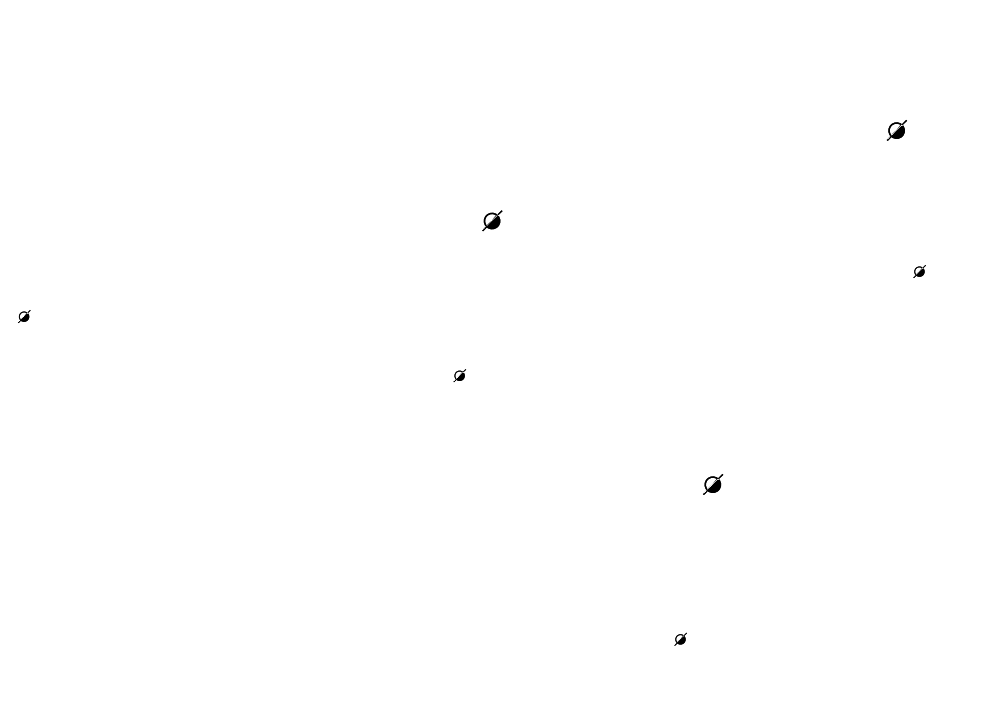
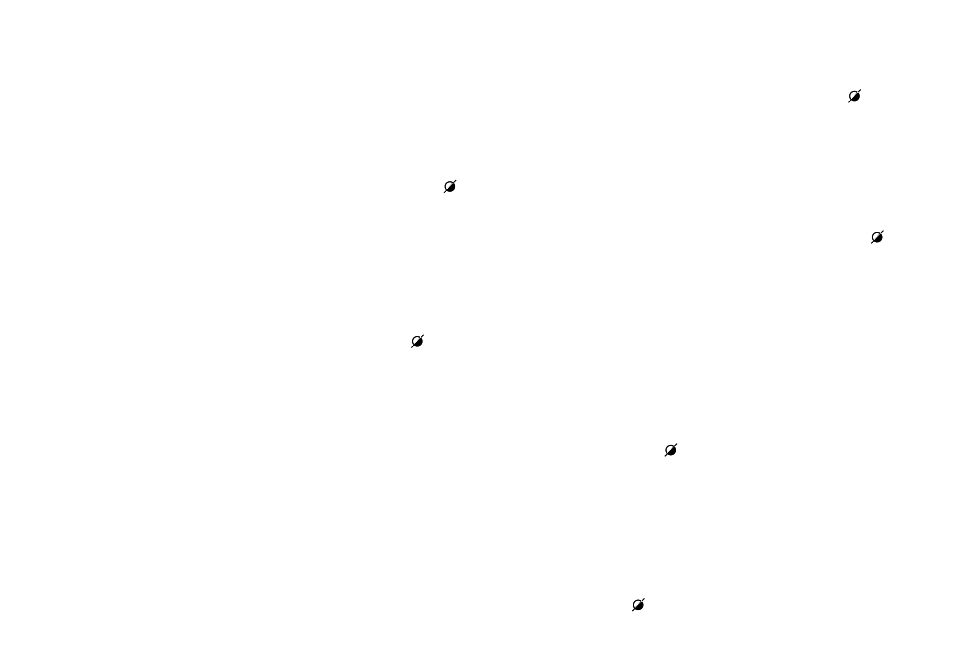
part: (896, 130) -> (854, 95), size x0.62
part: (492, 220) -> (450, 185), size x0.62
part: (713, 484) -> (671, 449), size x0.62

